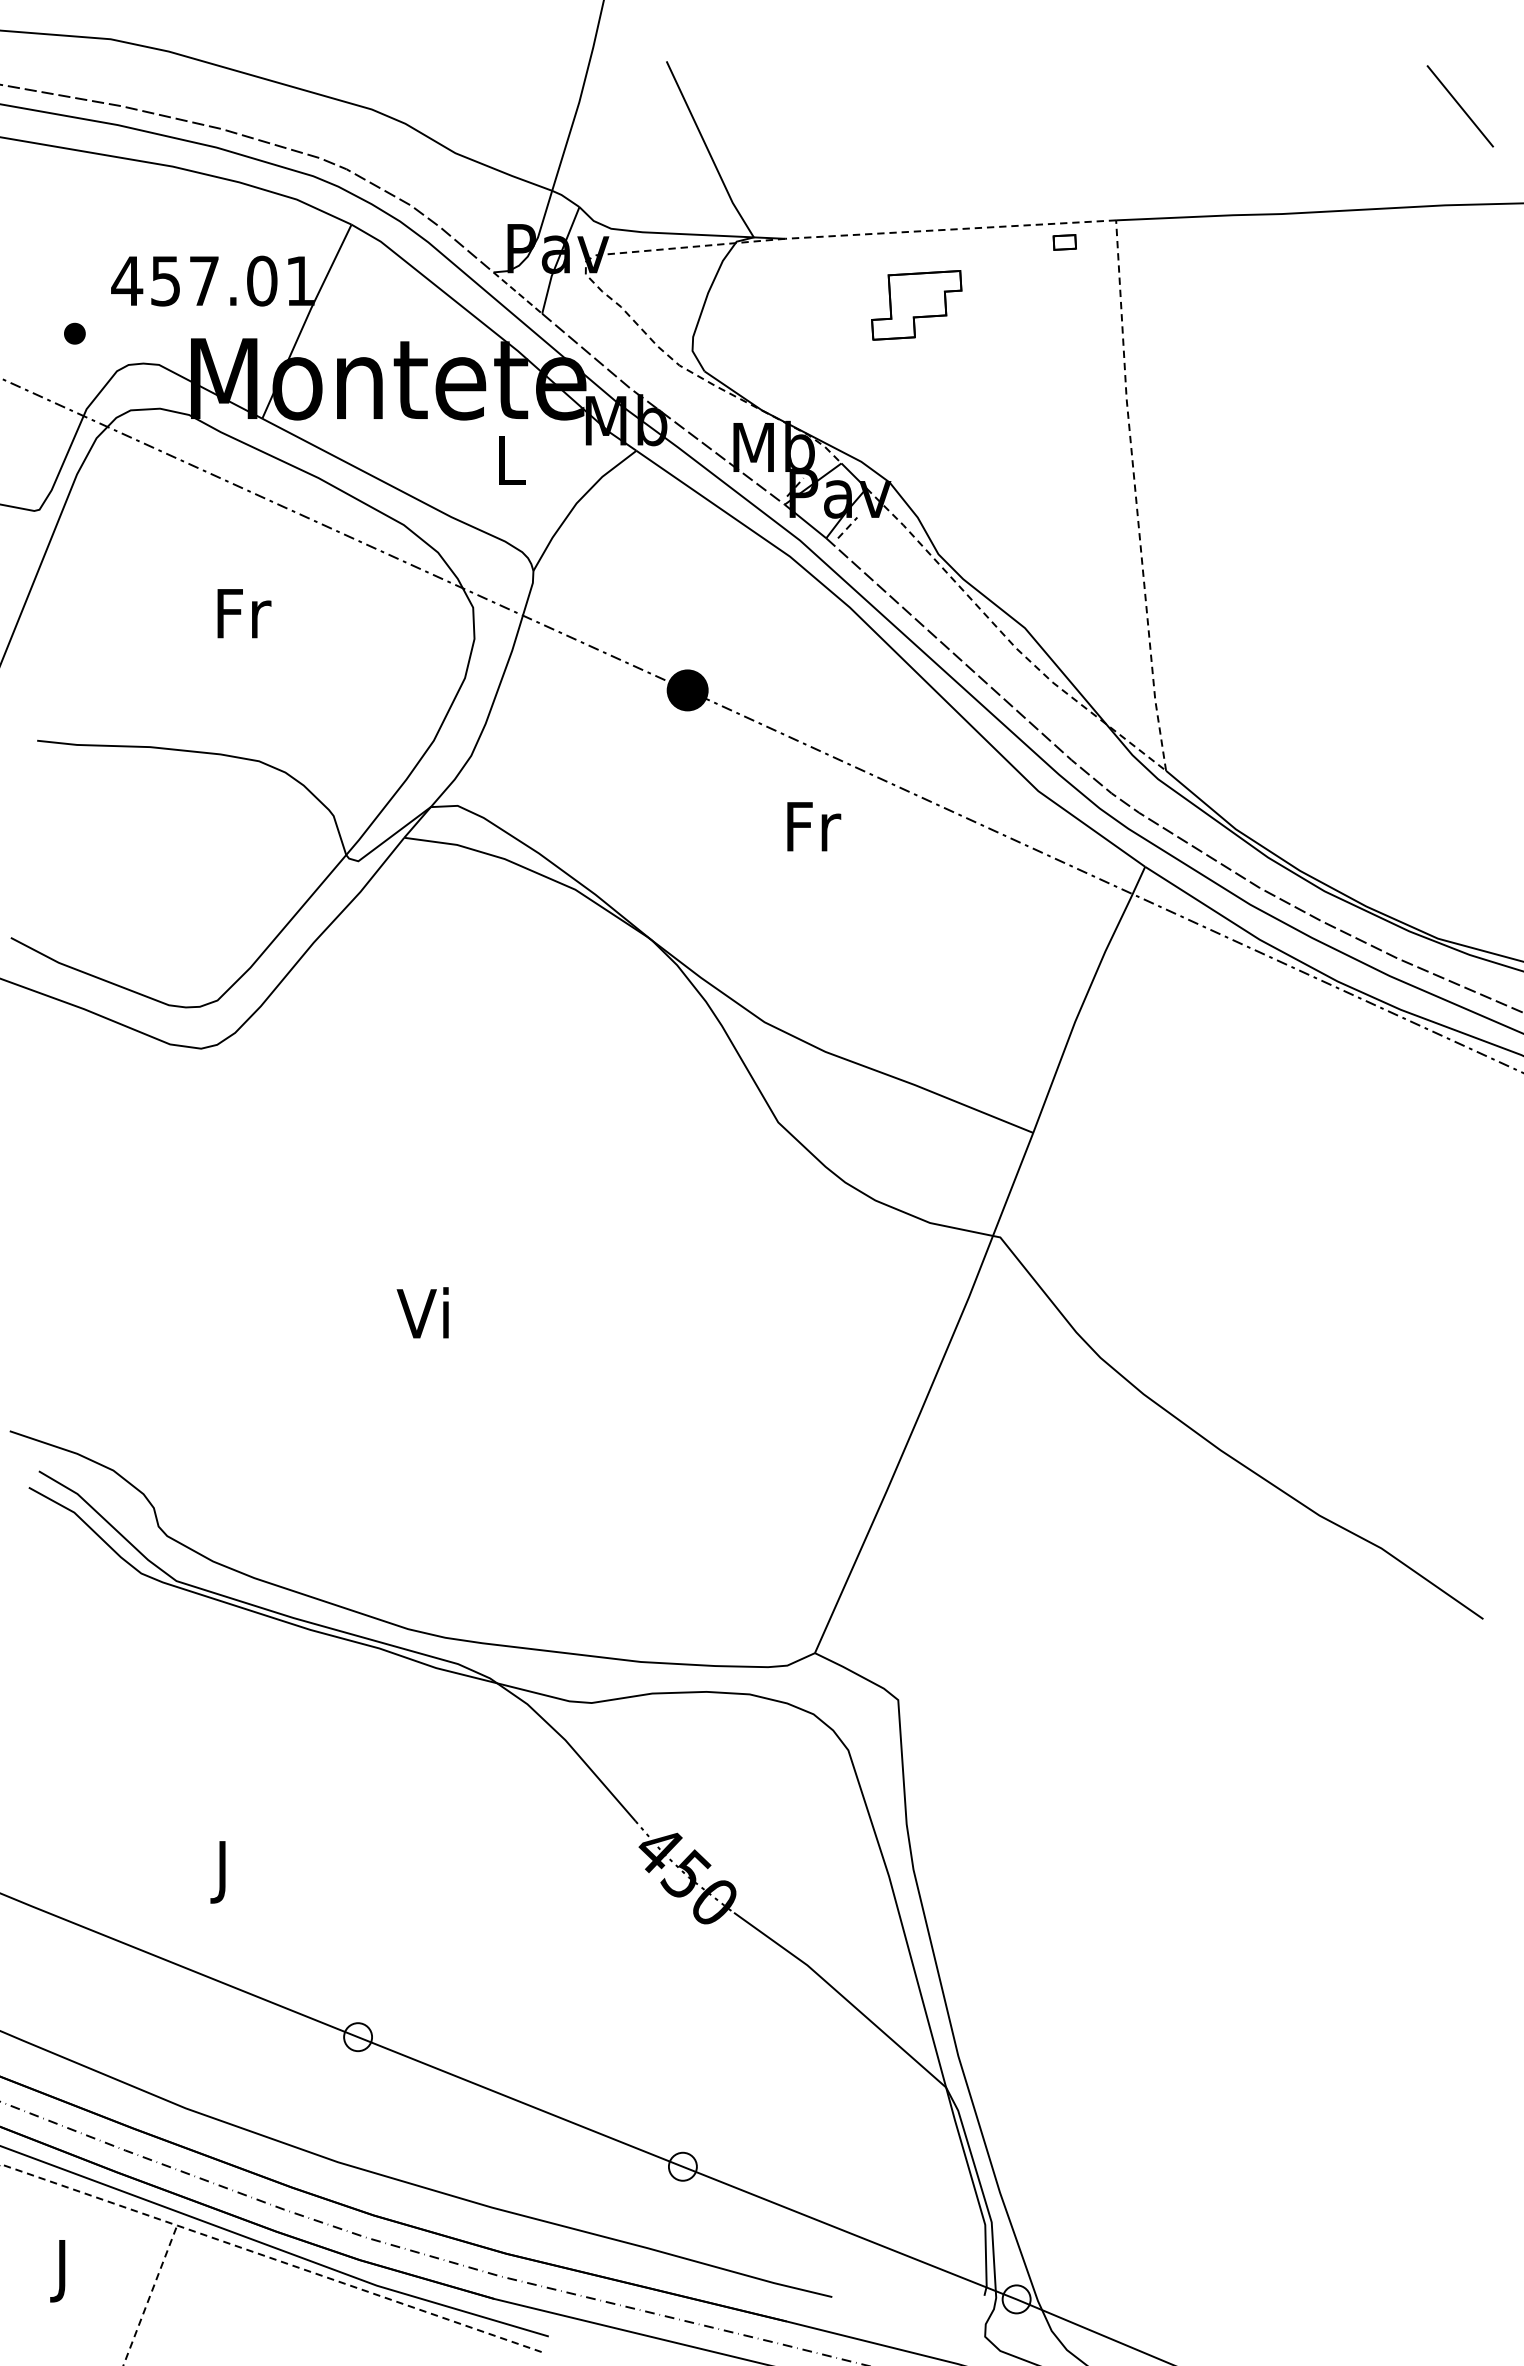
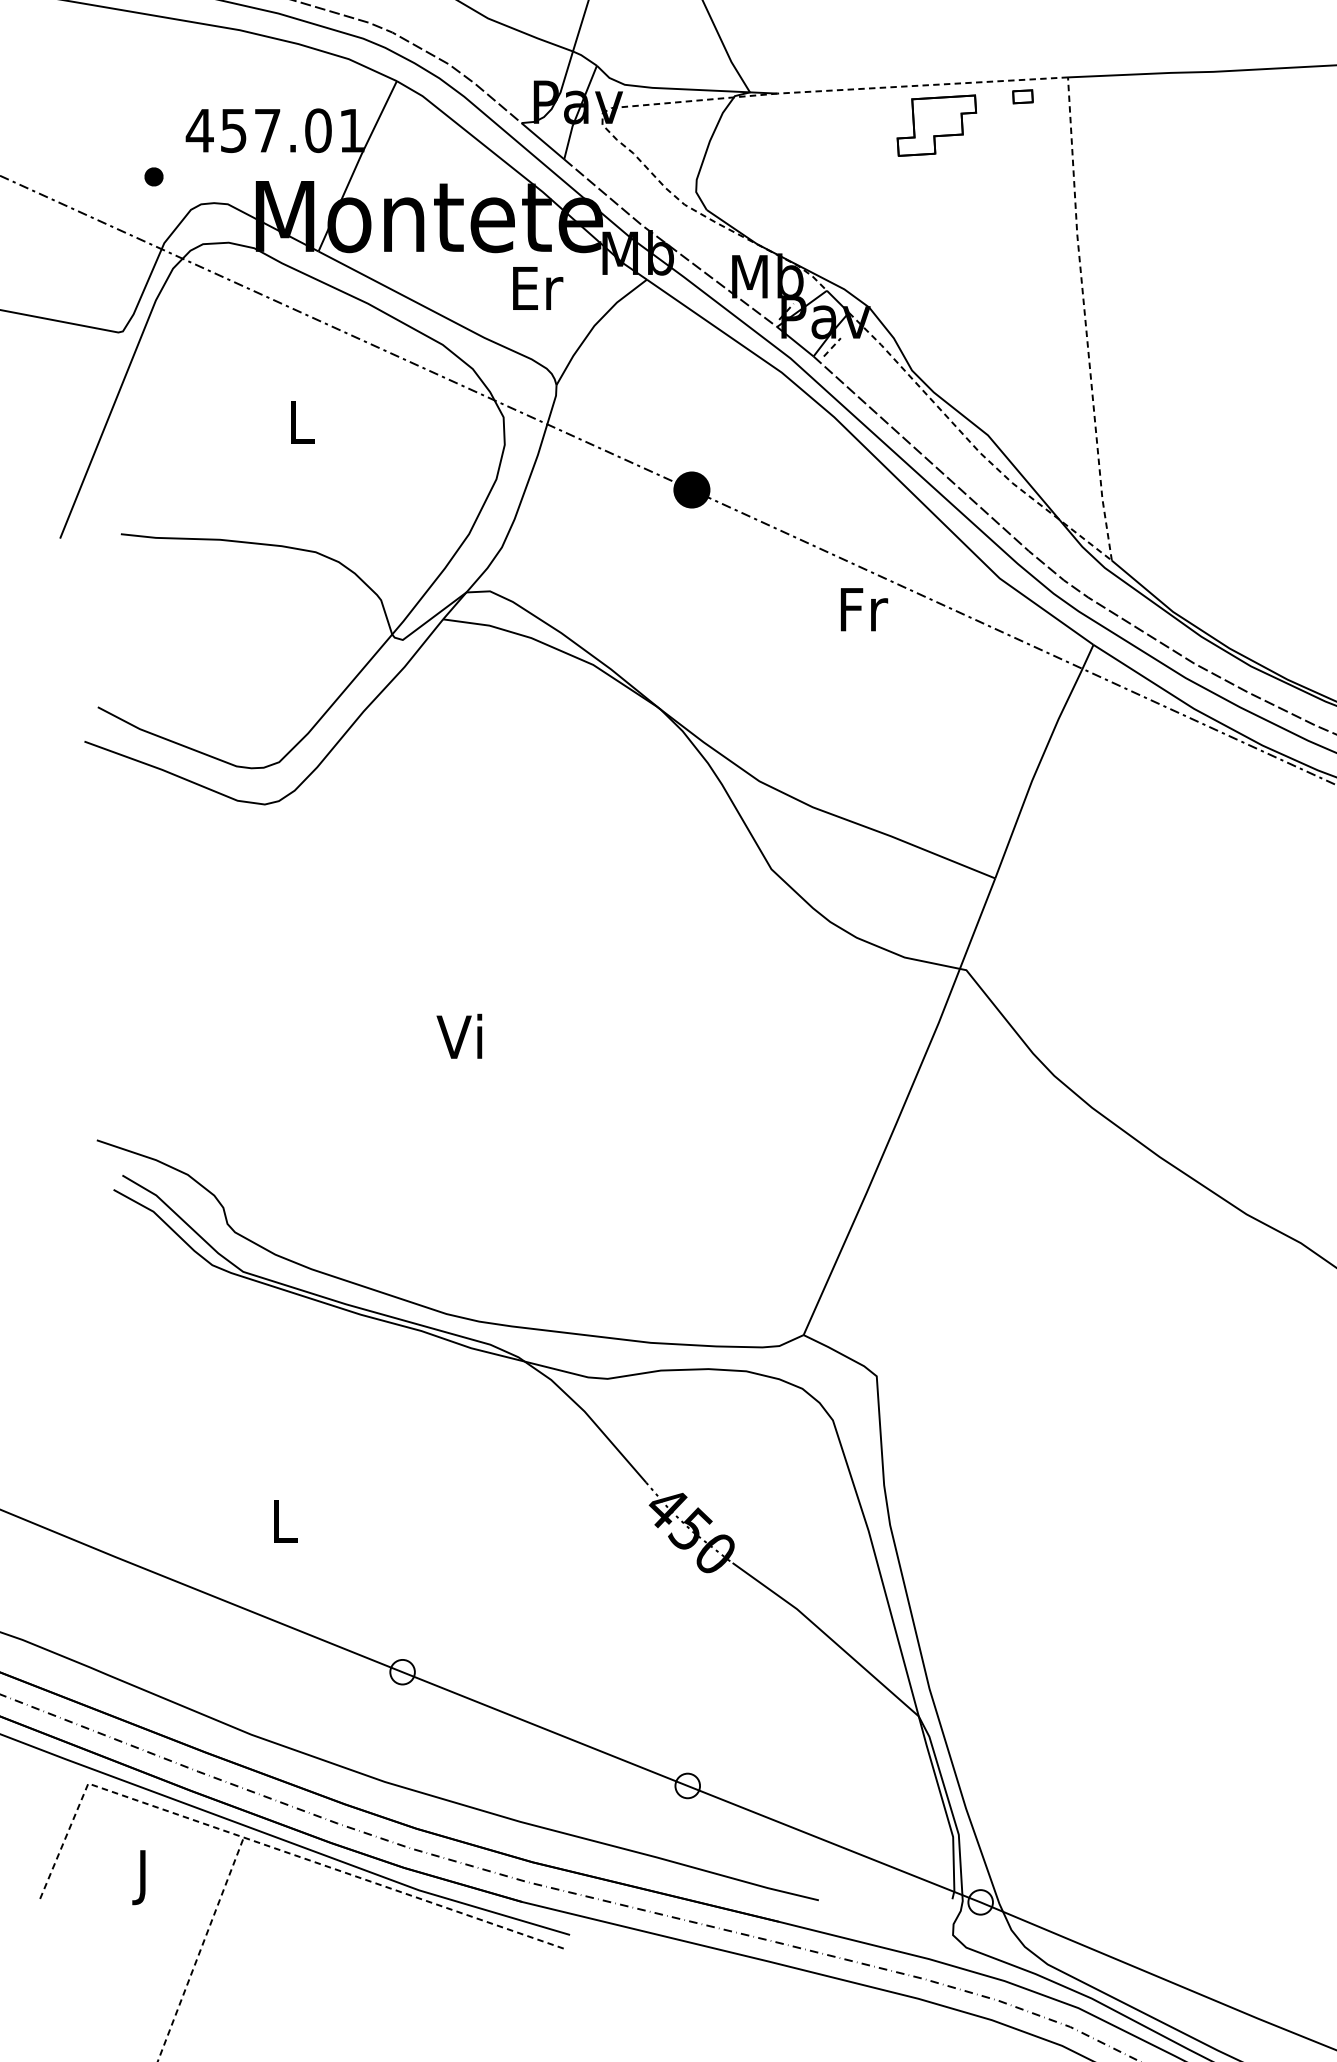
line: (517, 293) -> (542, 141), dashed -> solid
part: (916, 305) -> (936, 125), moved
text: (512, 460) -> (538, 288), L -> Er
text: (244, 613) -> (302, 422), Fr -> L
text: (814, 826) -> (864, 609), moved
text: (224, 1872) -> (285, 1527), J -> L

